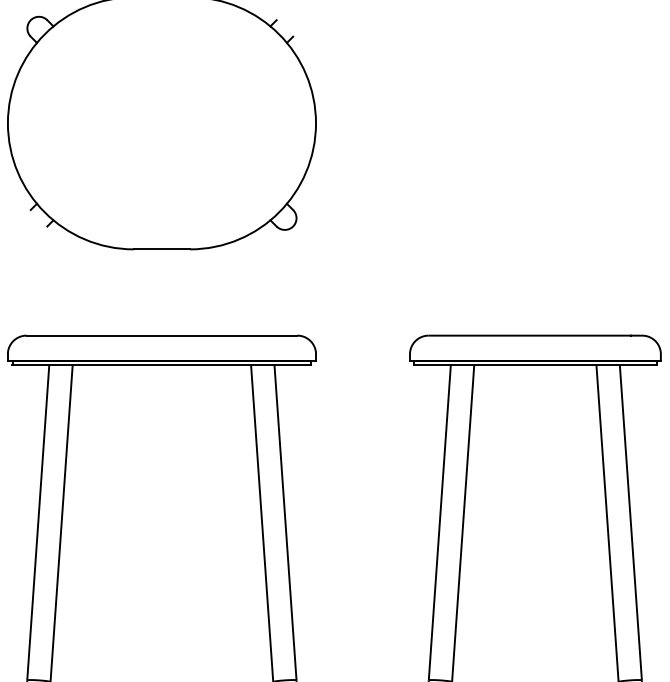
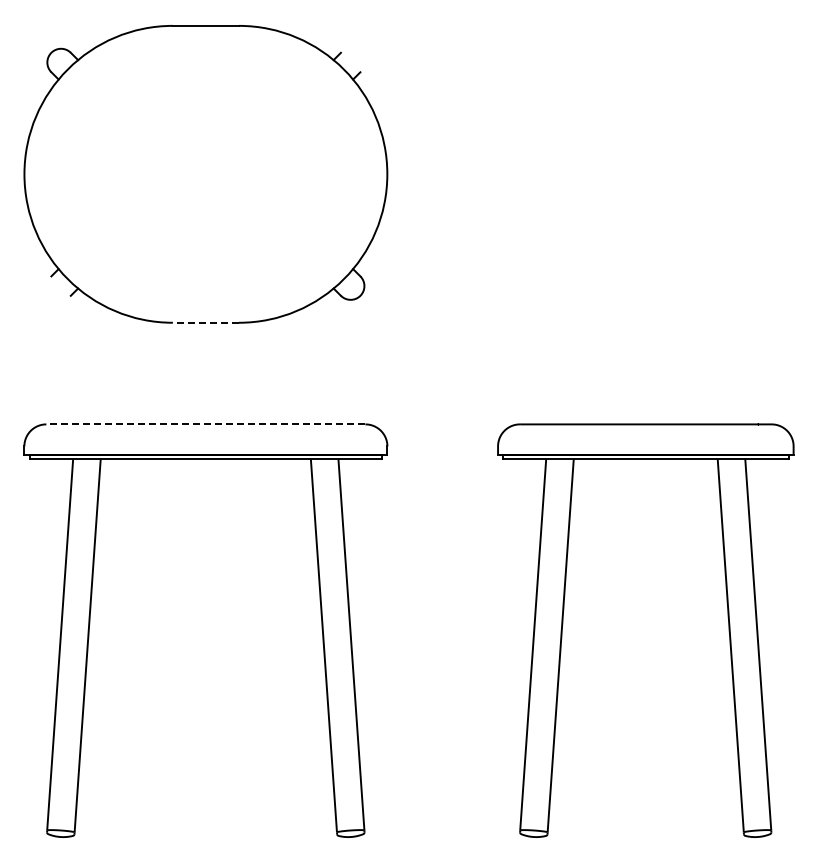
line: (161, 249) -> (205, 322), solid -> dashed
line: (161, 335) -> (205, 424), solid -> dashed

